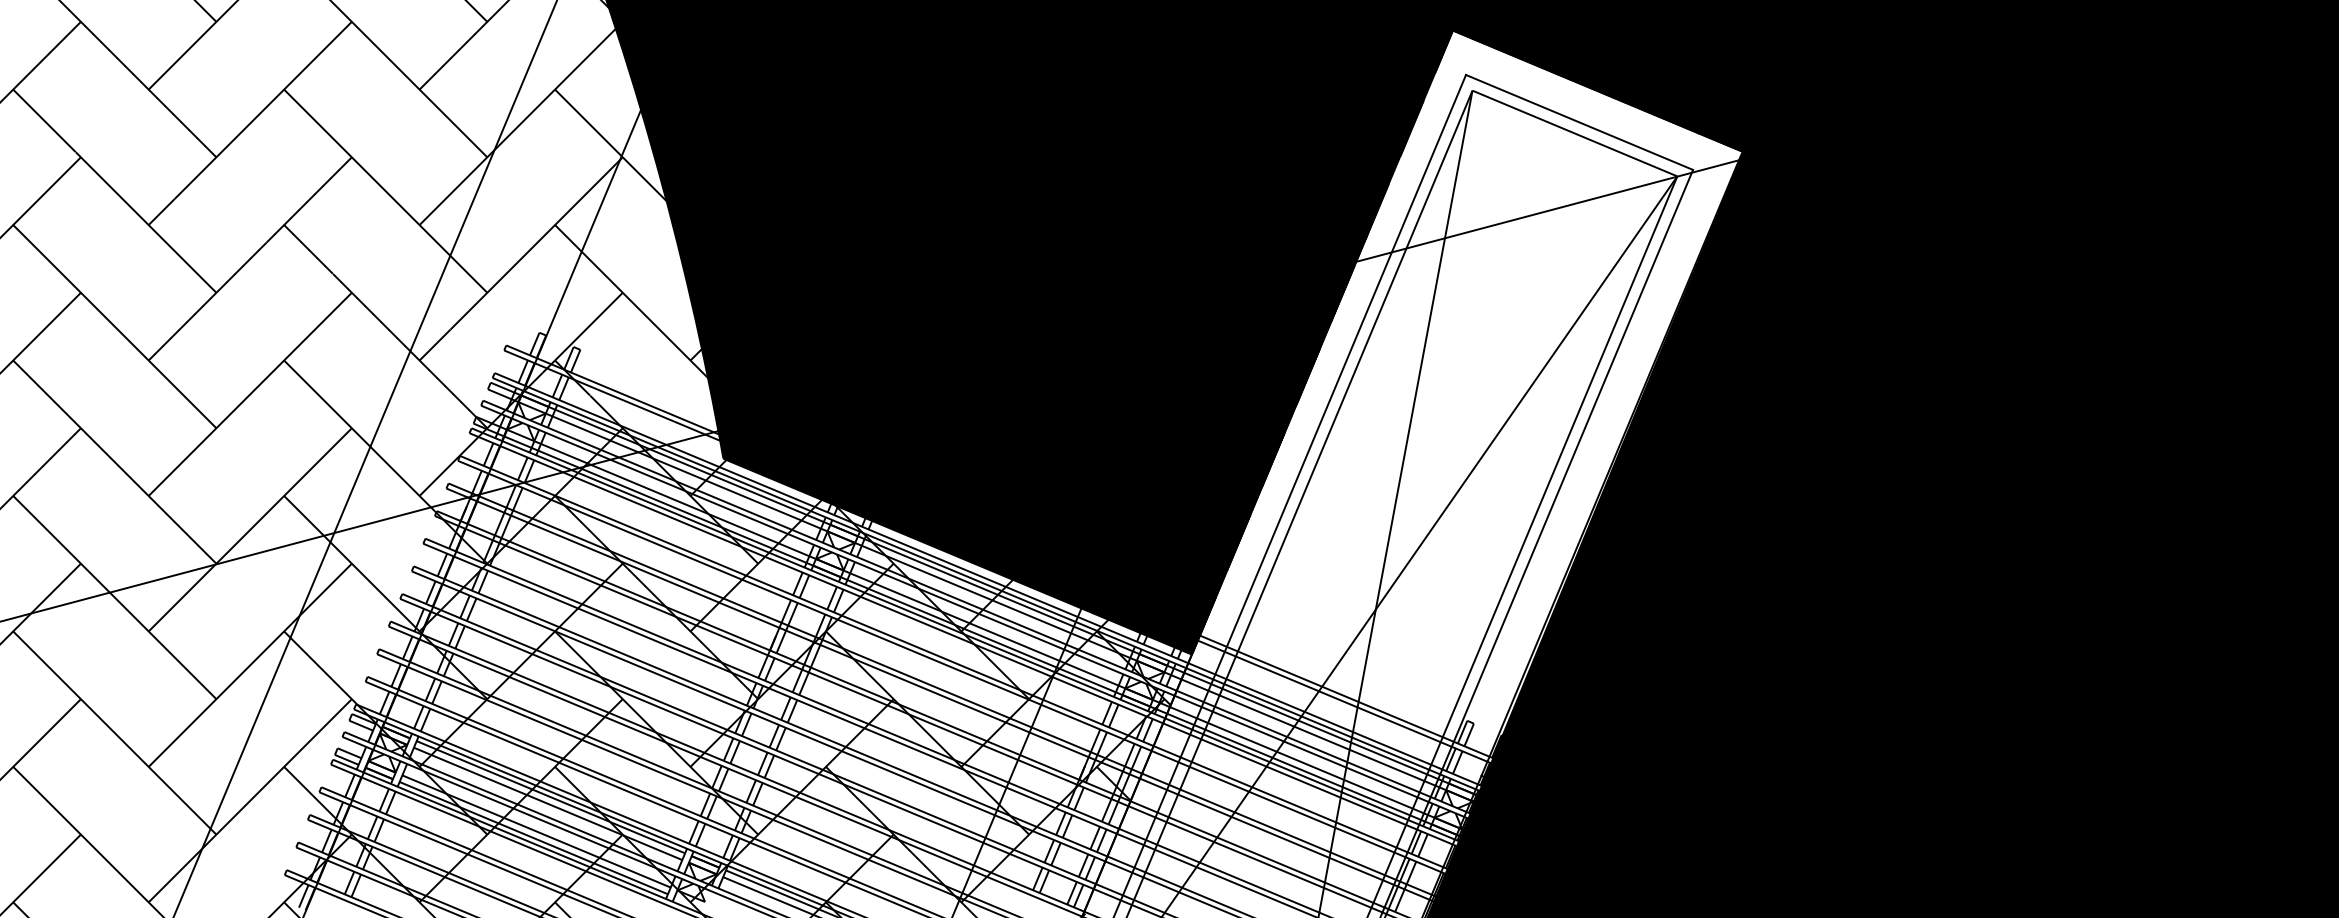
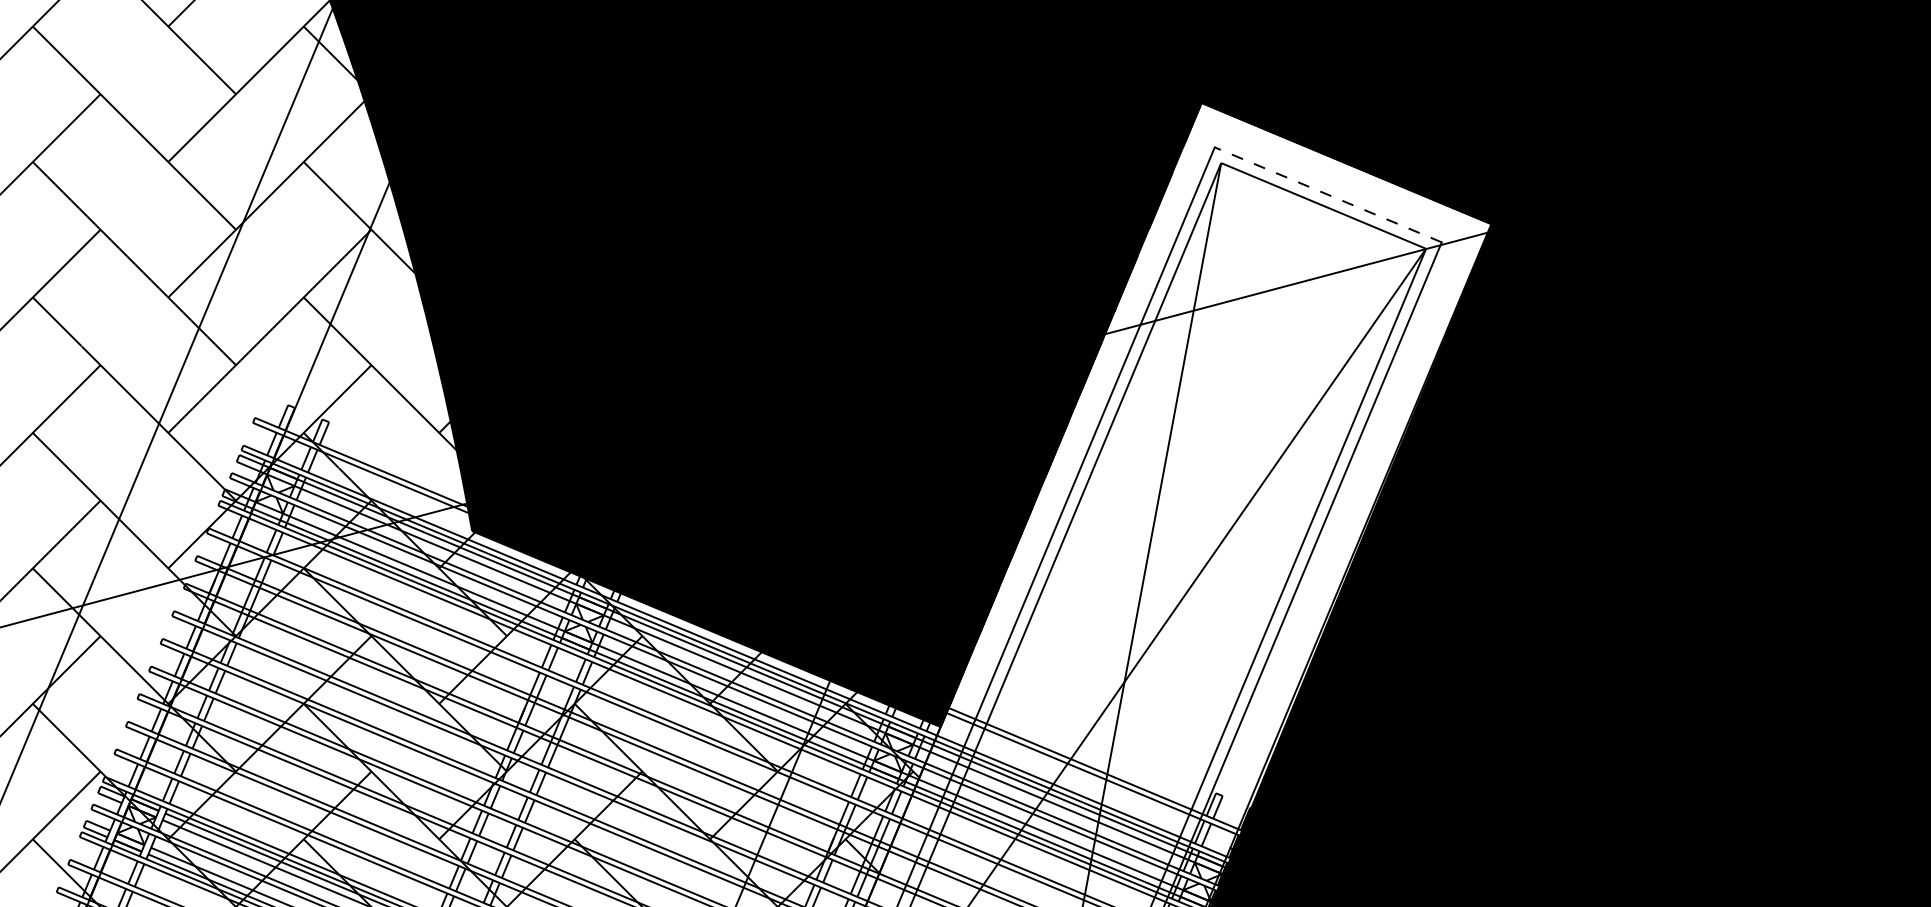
line: (1579, 122) -> (1328, 194), solid -> dashed

